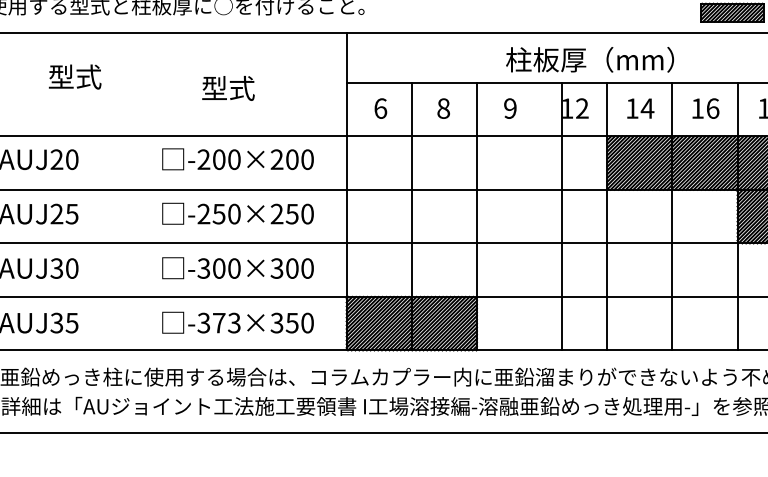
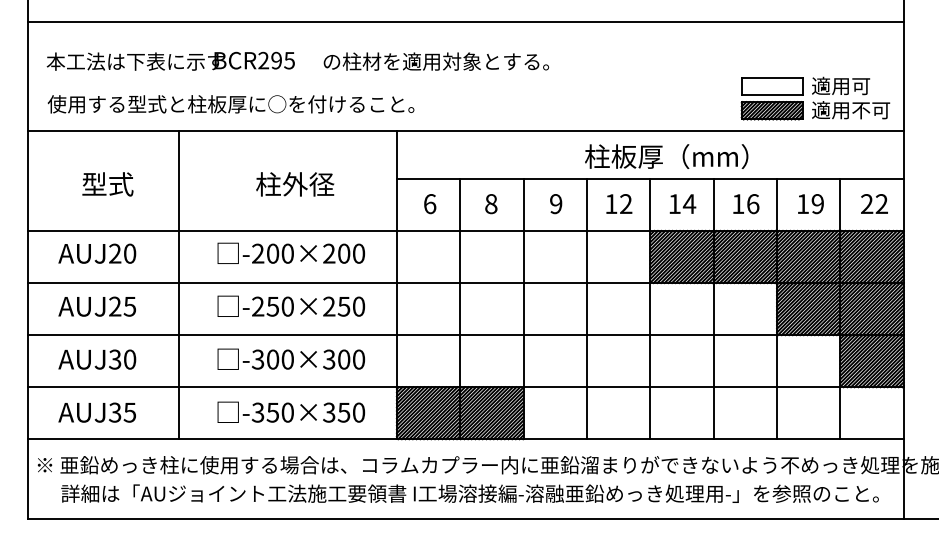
text: (589, 59) -> (666, 156), moved
text: (74, 77) -> (107, 184), moved
text: (242, 88) -> (295, 184), 型式 -> 柱外径
line: (122, 191) -> (178, 284), added
line: (561, 216) -> (586, 308), moved
text: (225, 322) -> (279, 412), -373×350 -> -350×350

